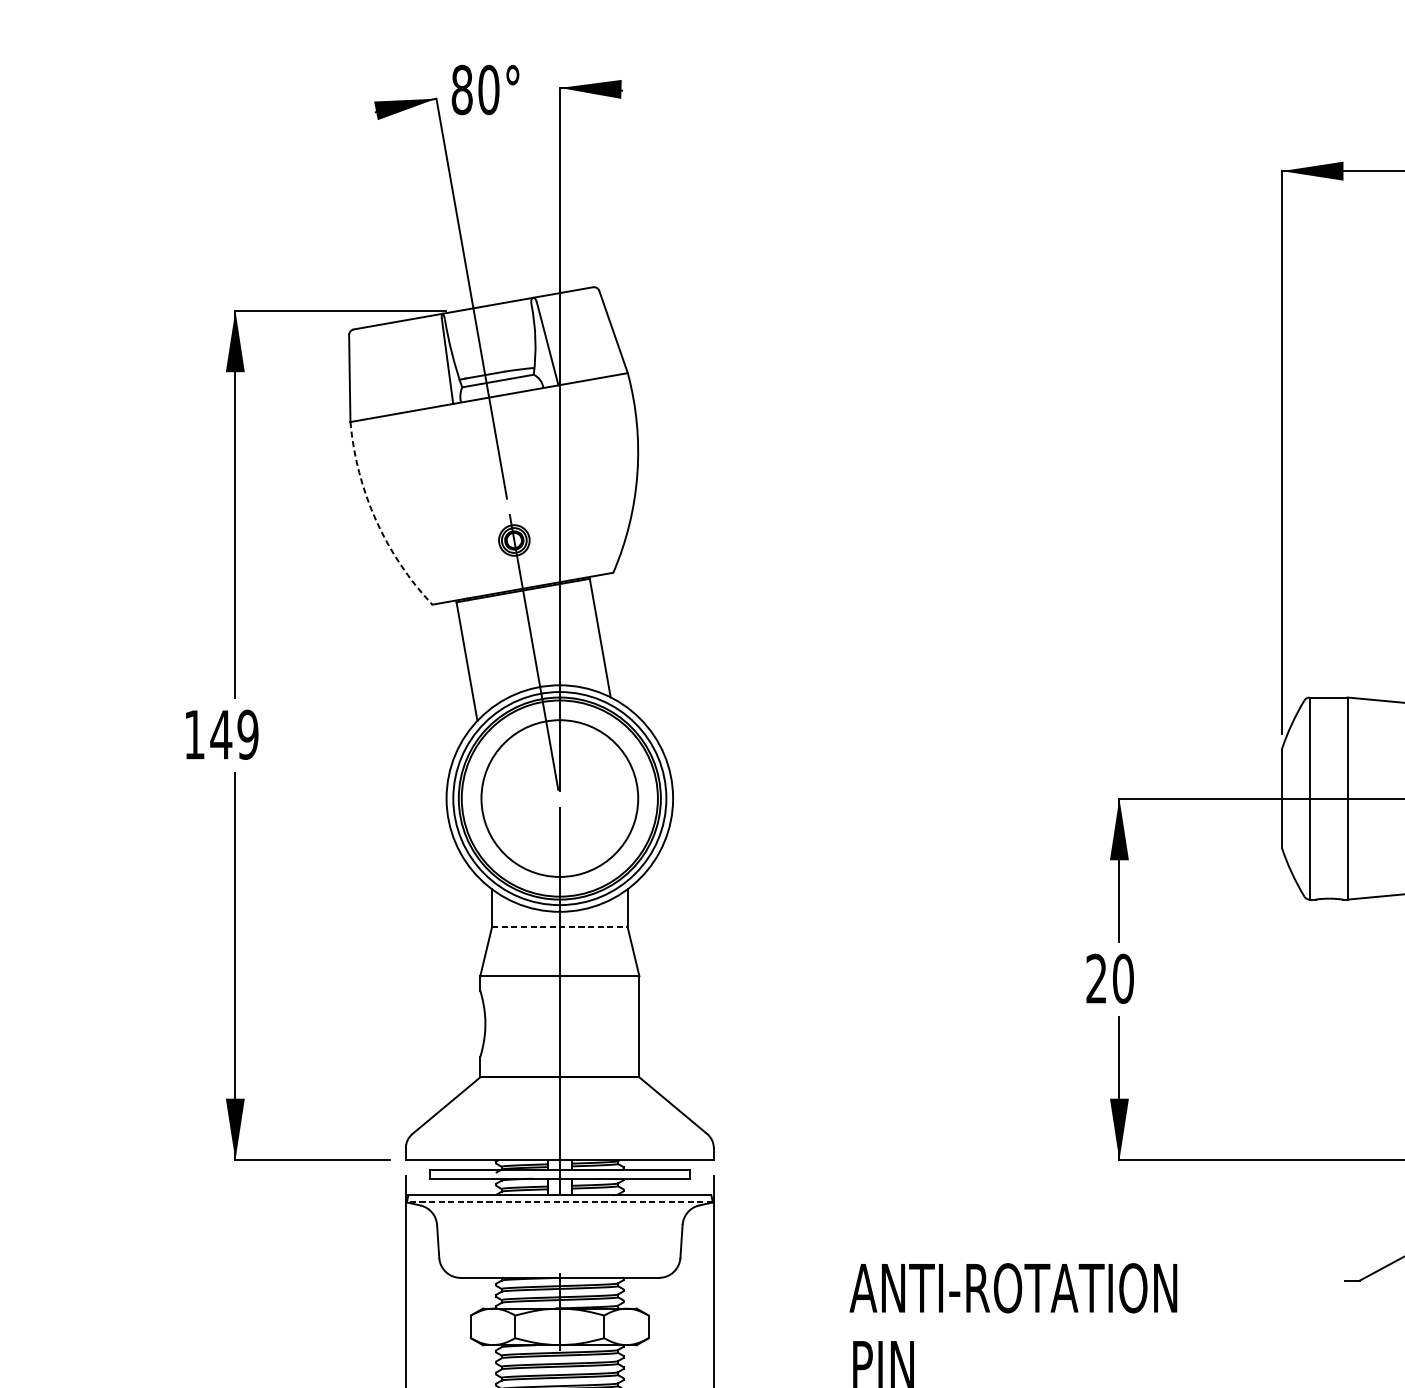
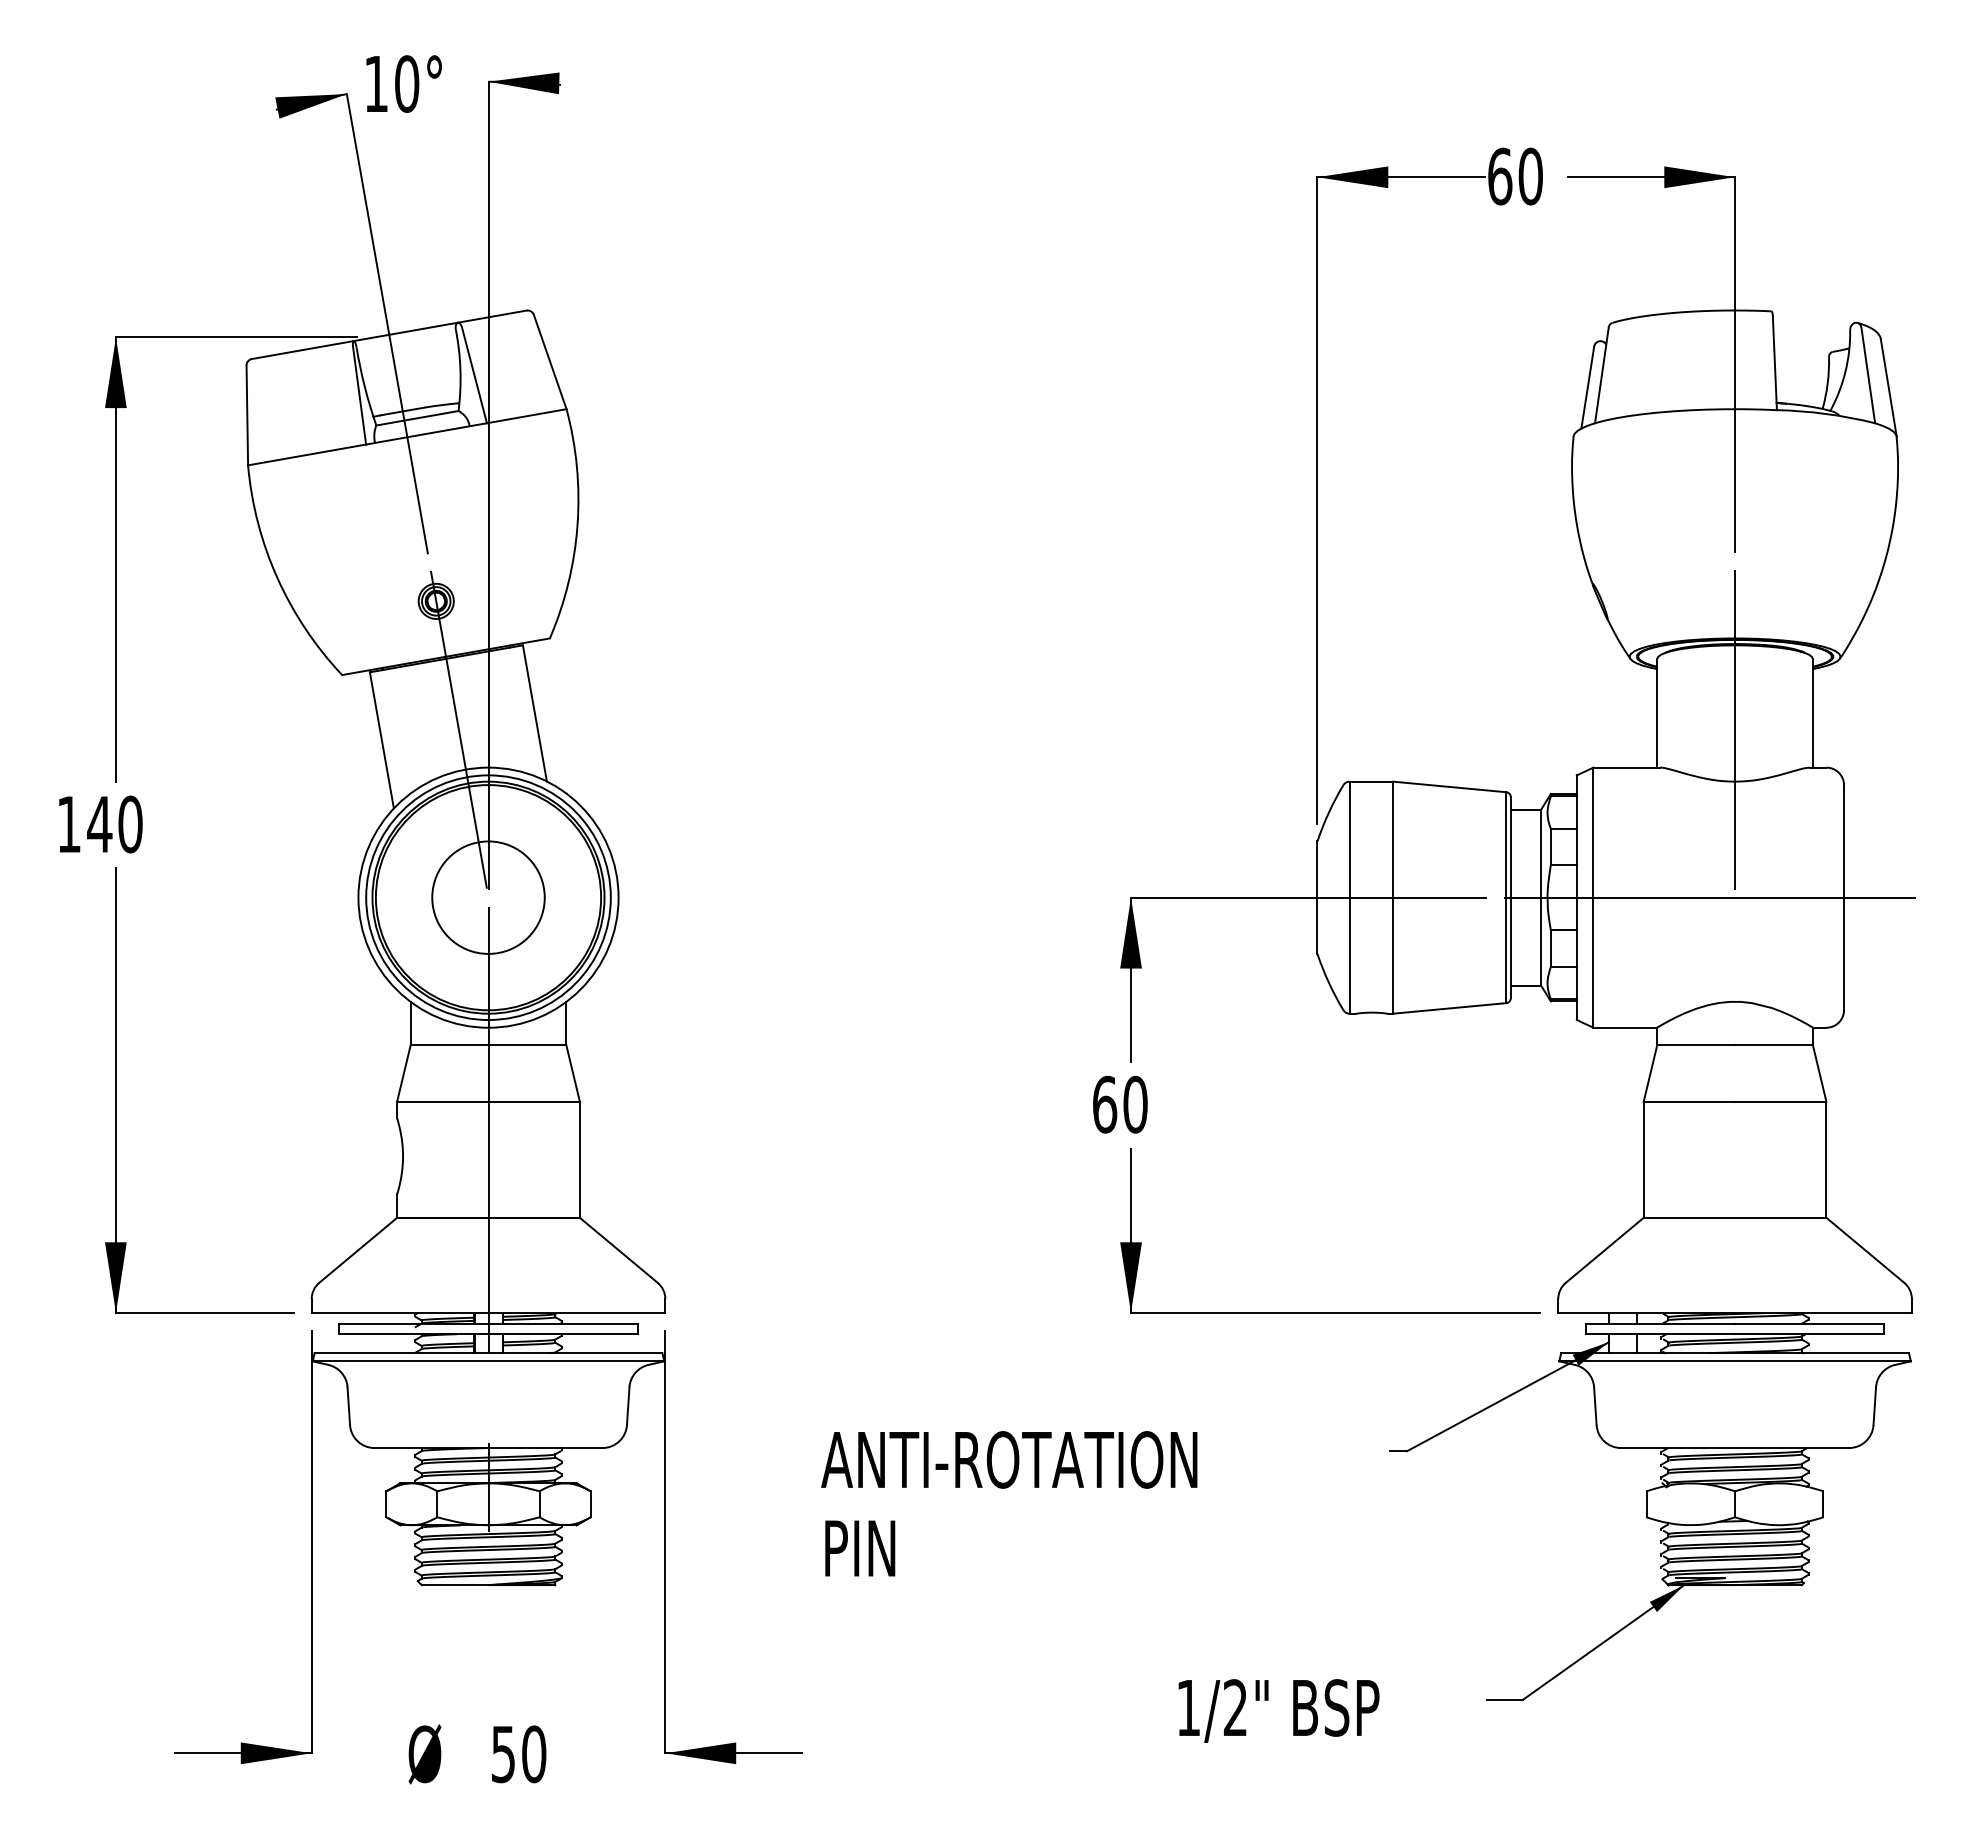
text: (462, 89) -> (376, 83), 80° -> 10°
arc: (376, 520) -> (277, 578), dashed -> solid
text: (248, 734) -> (130, 824), 149 -> 140
circle: (559, 798) -> (488, 897), size x0.62
line: (559, 926) -> (488, 1044), dashed -> solid
text: (1097, 978) -> (1105, 1104), 20 -> 60
line: (559, 1202) -> (488, 1361), dashed -> solid

